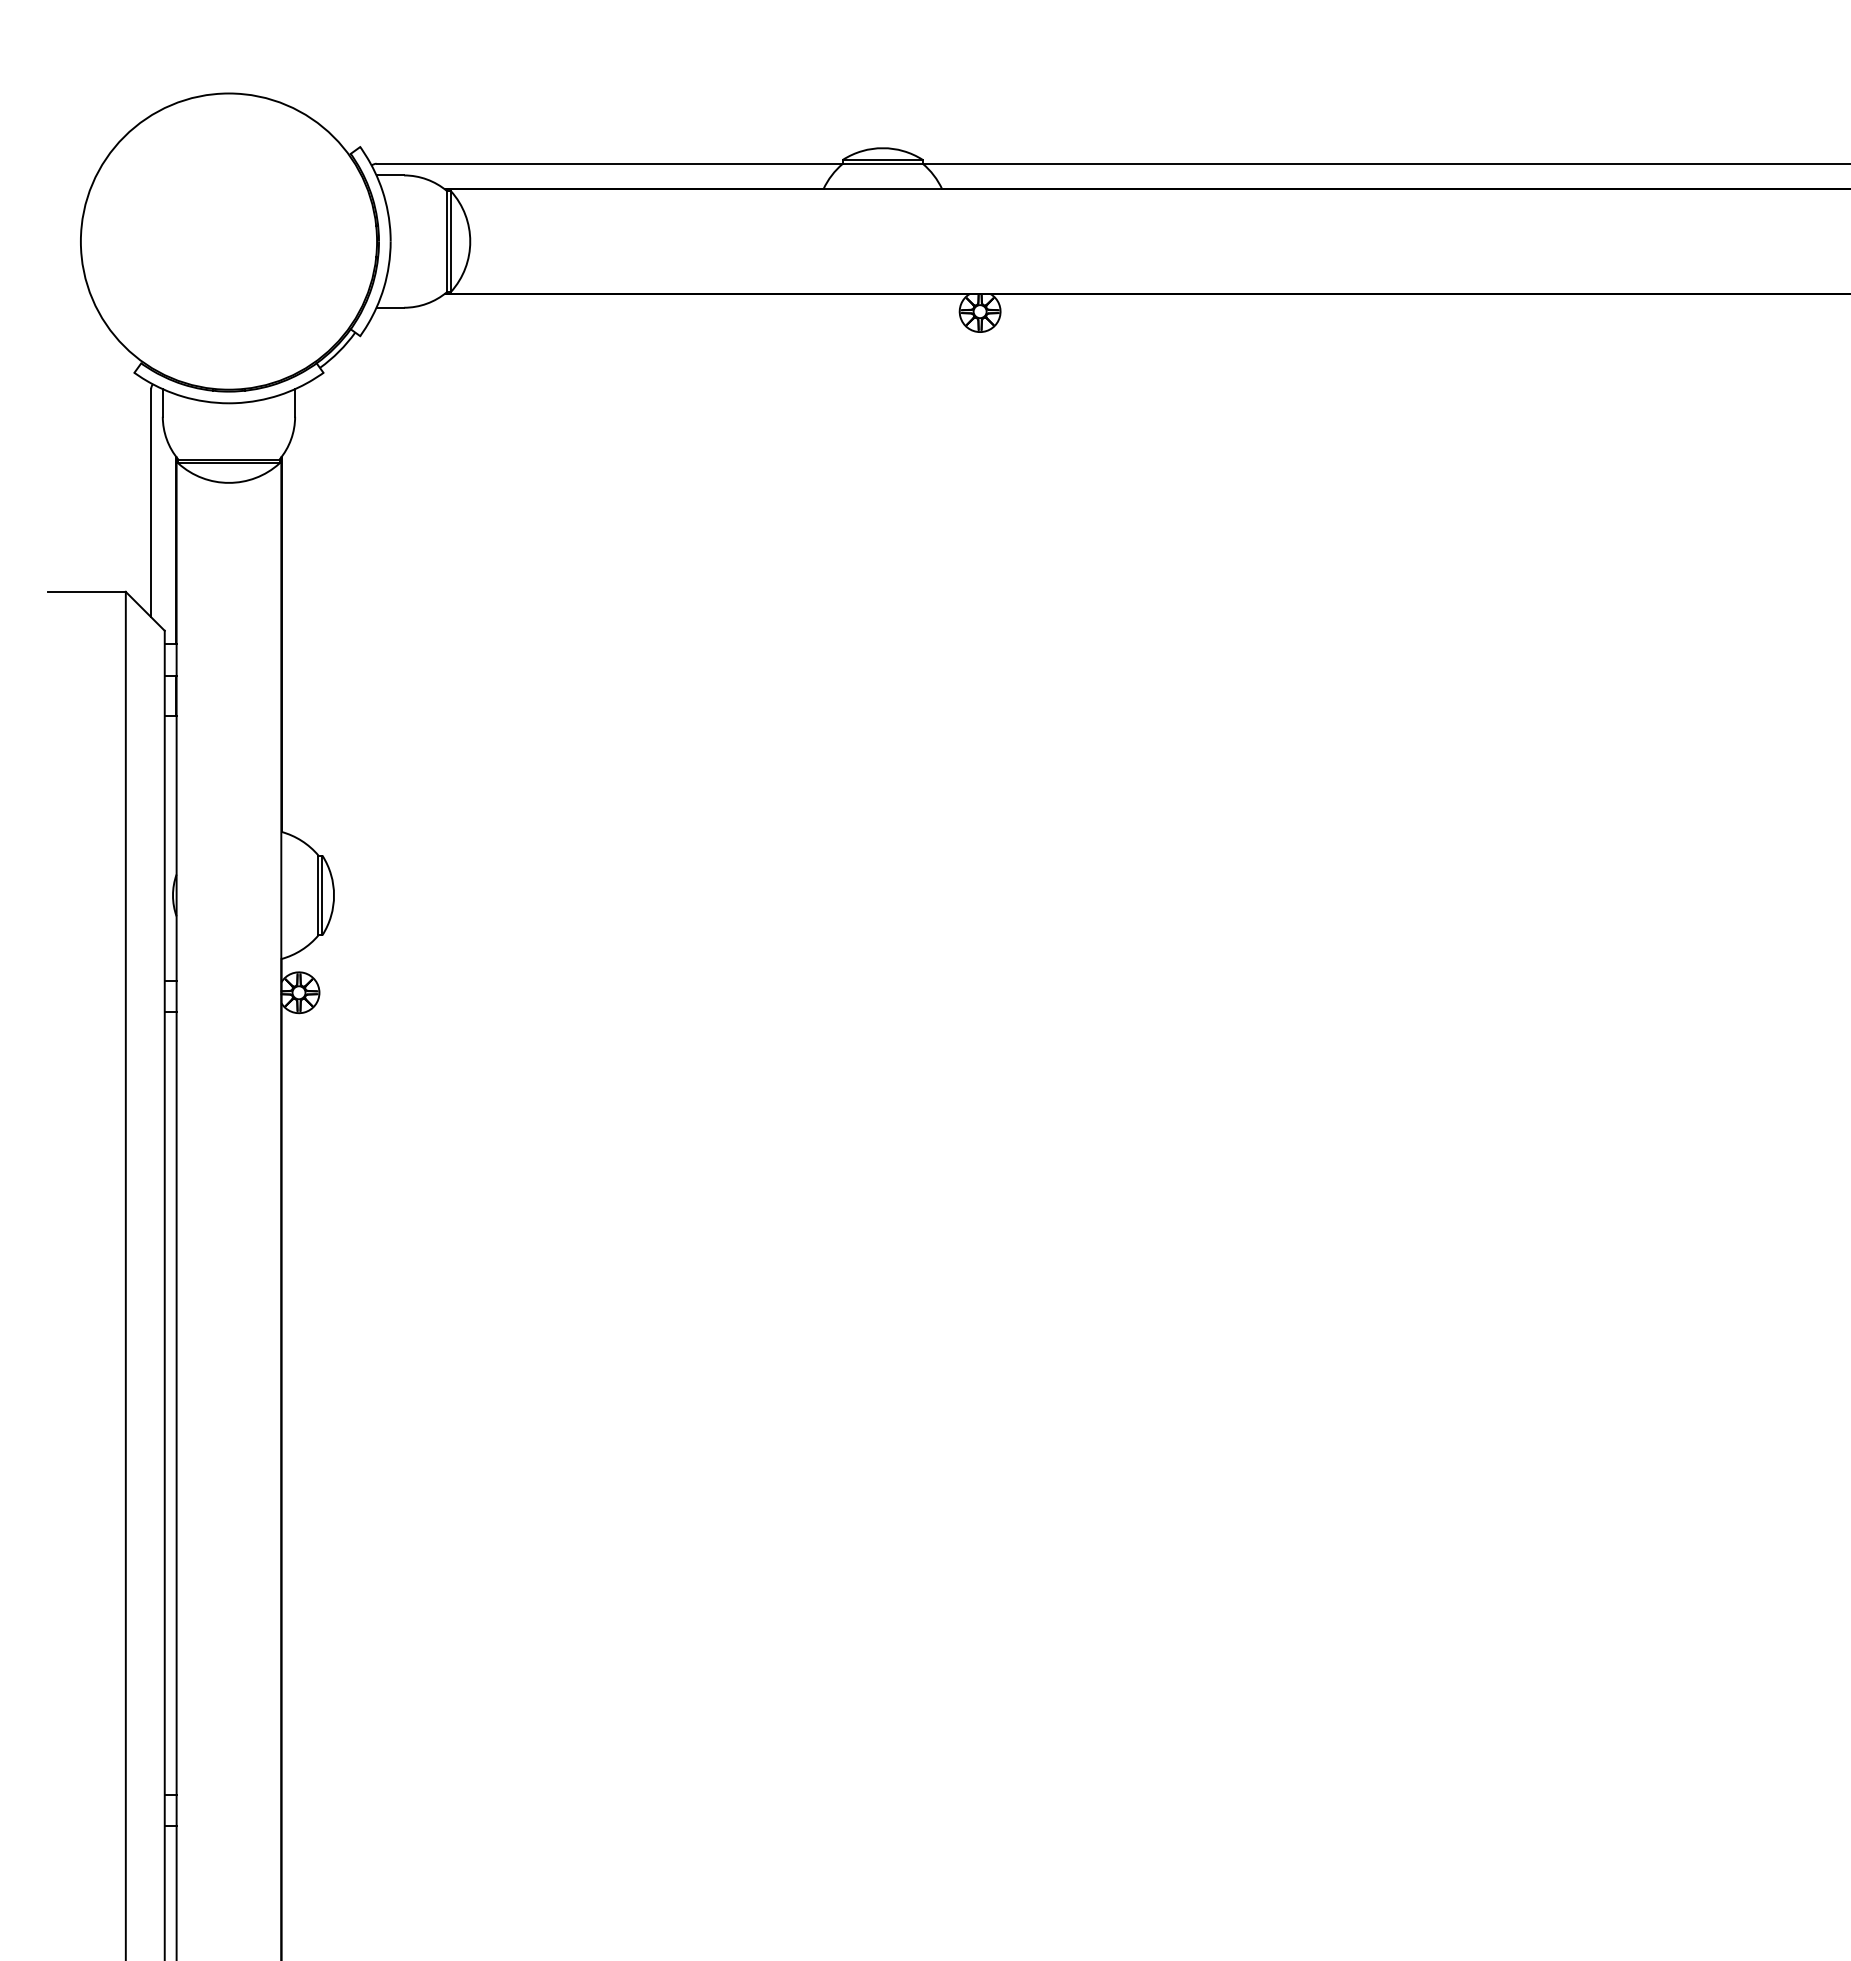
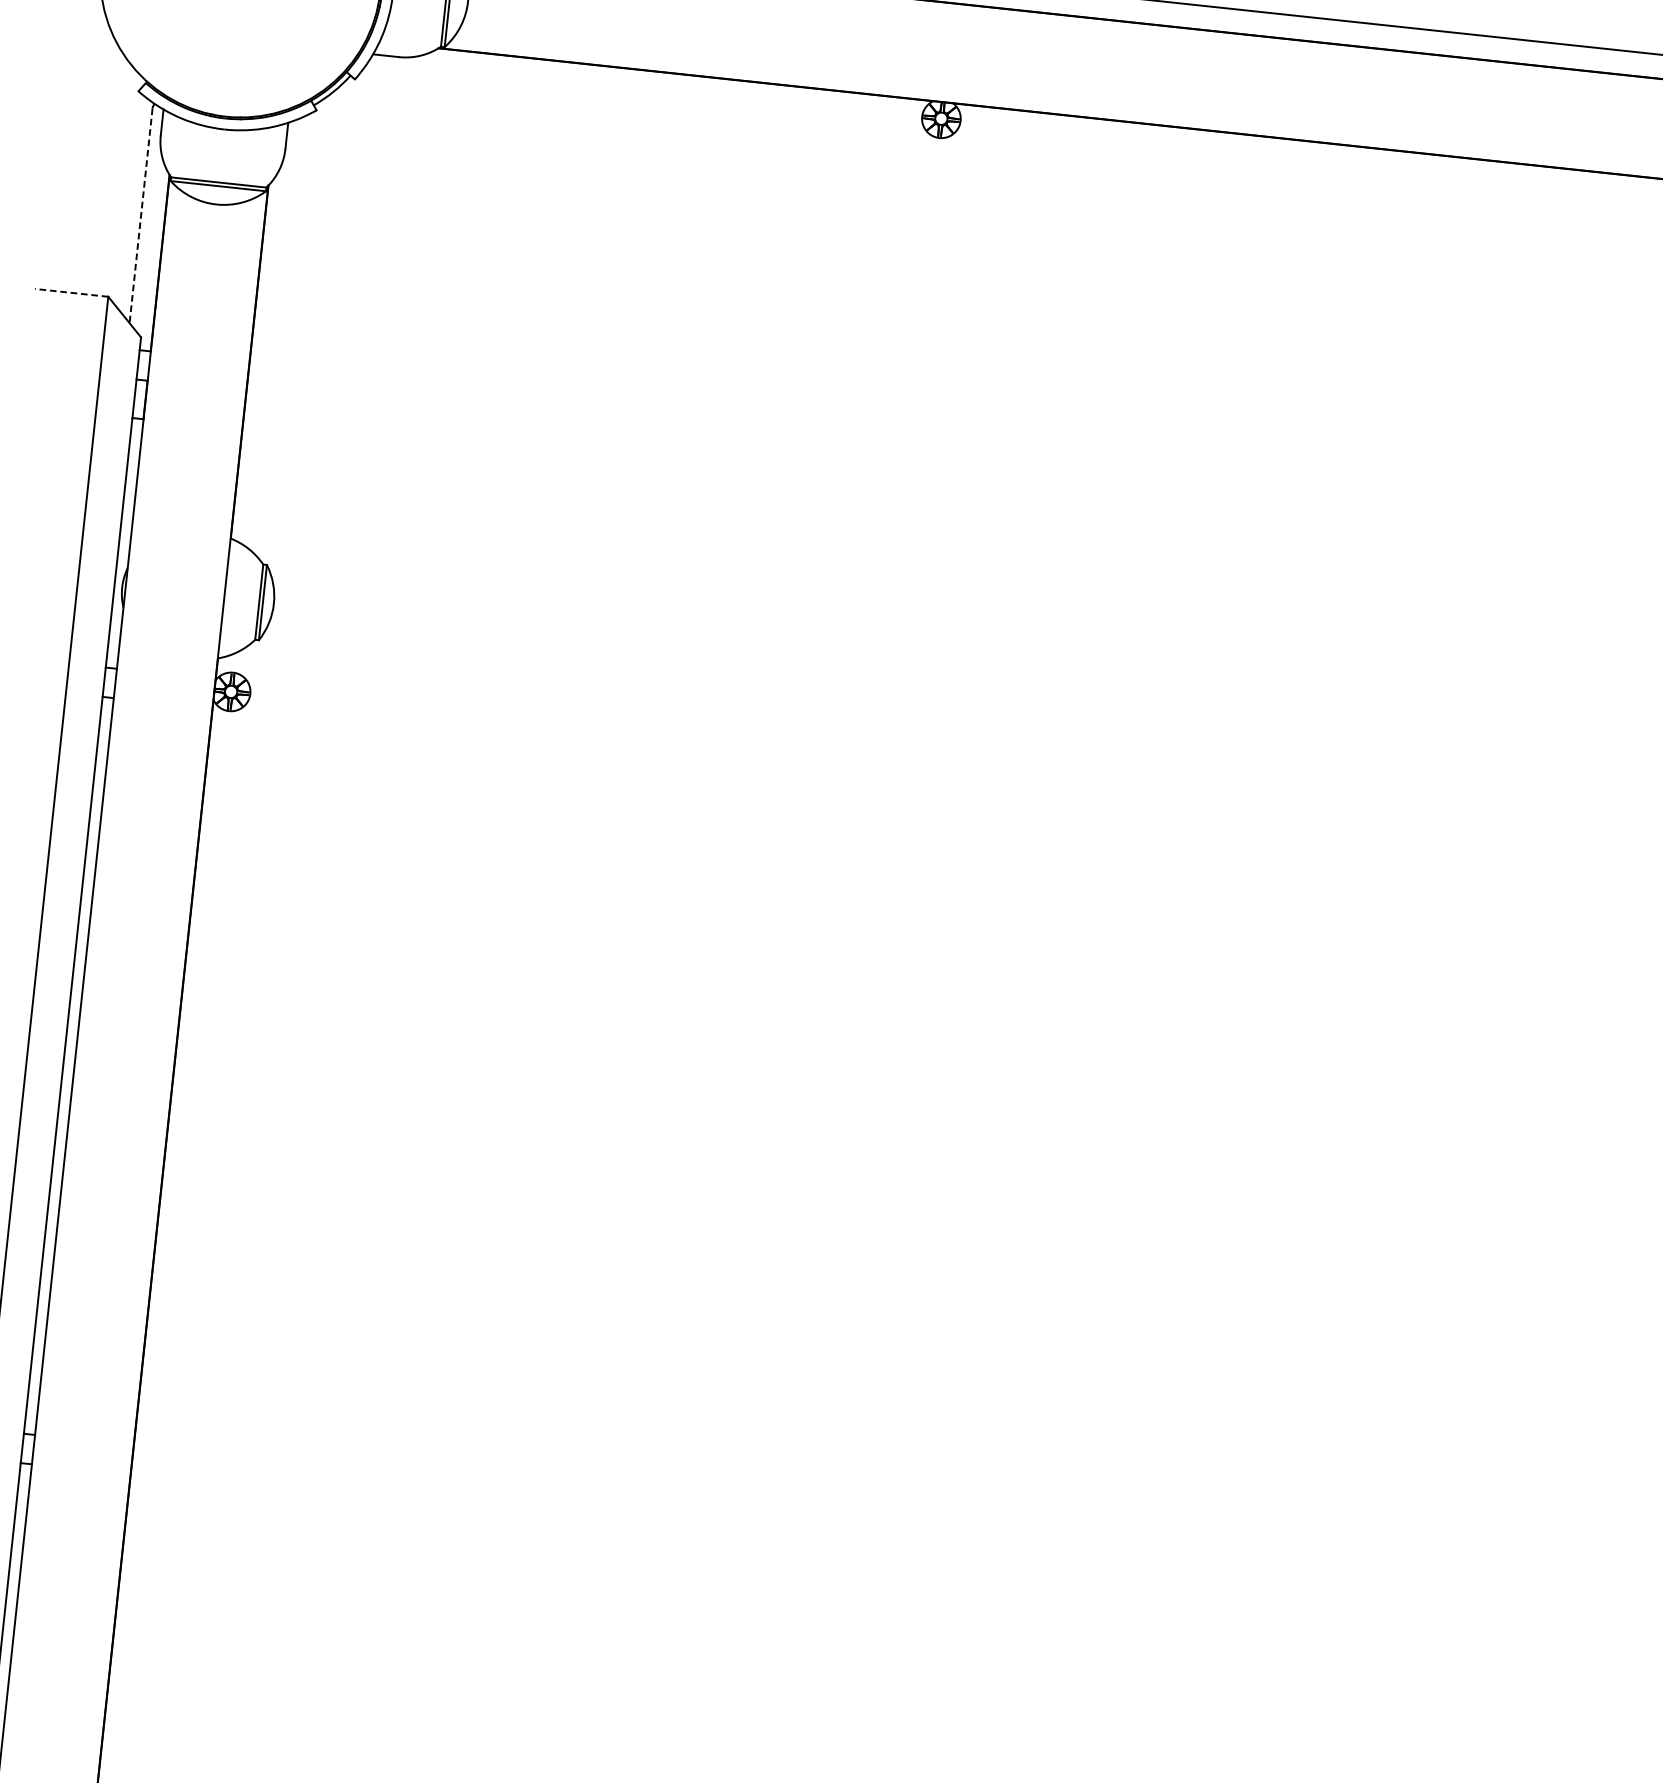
line: (151, 503) -> (141, 216), solid -> dashed
line: (86, 591) -> (71, 292), solid -> dashed

